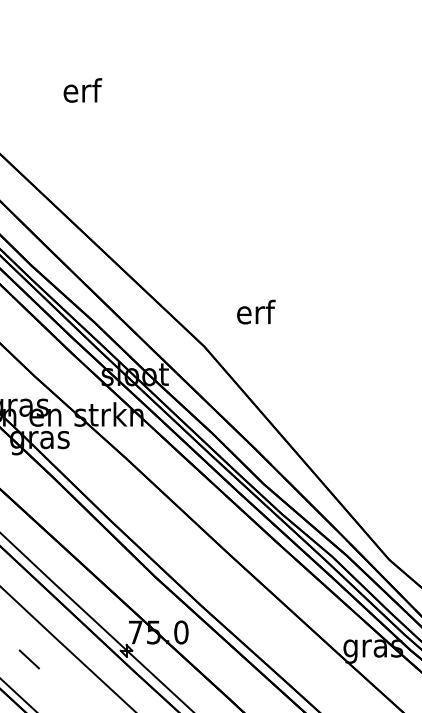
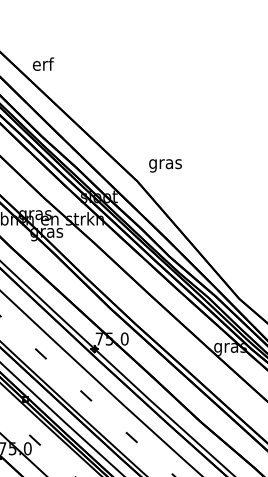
text: (81, 89) -> (42, 63), moved
text: (255, 314) -> (165, 163), erf -> gras

